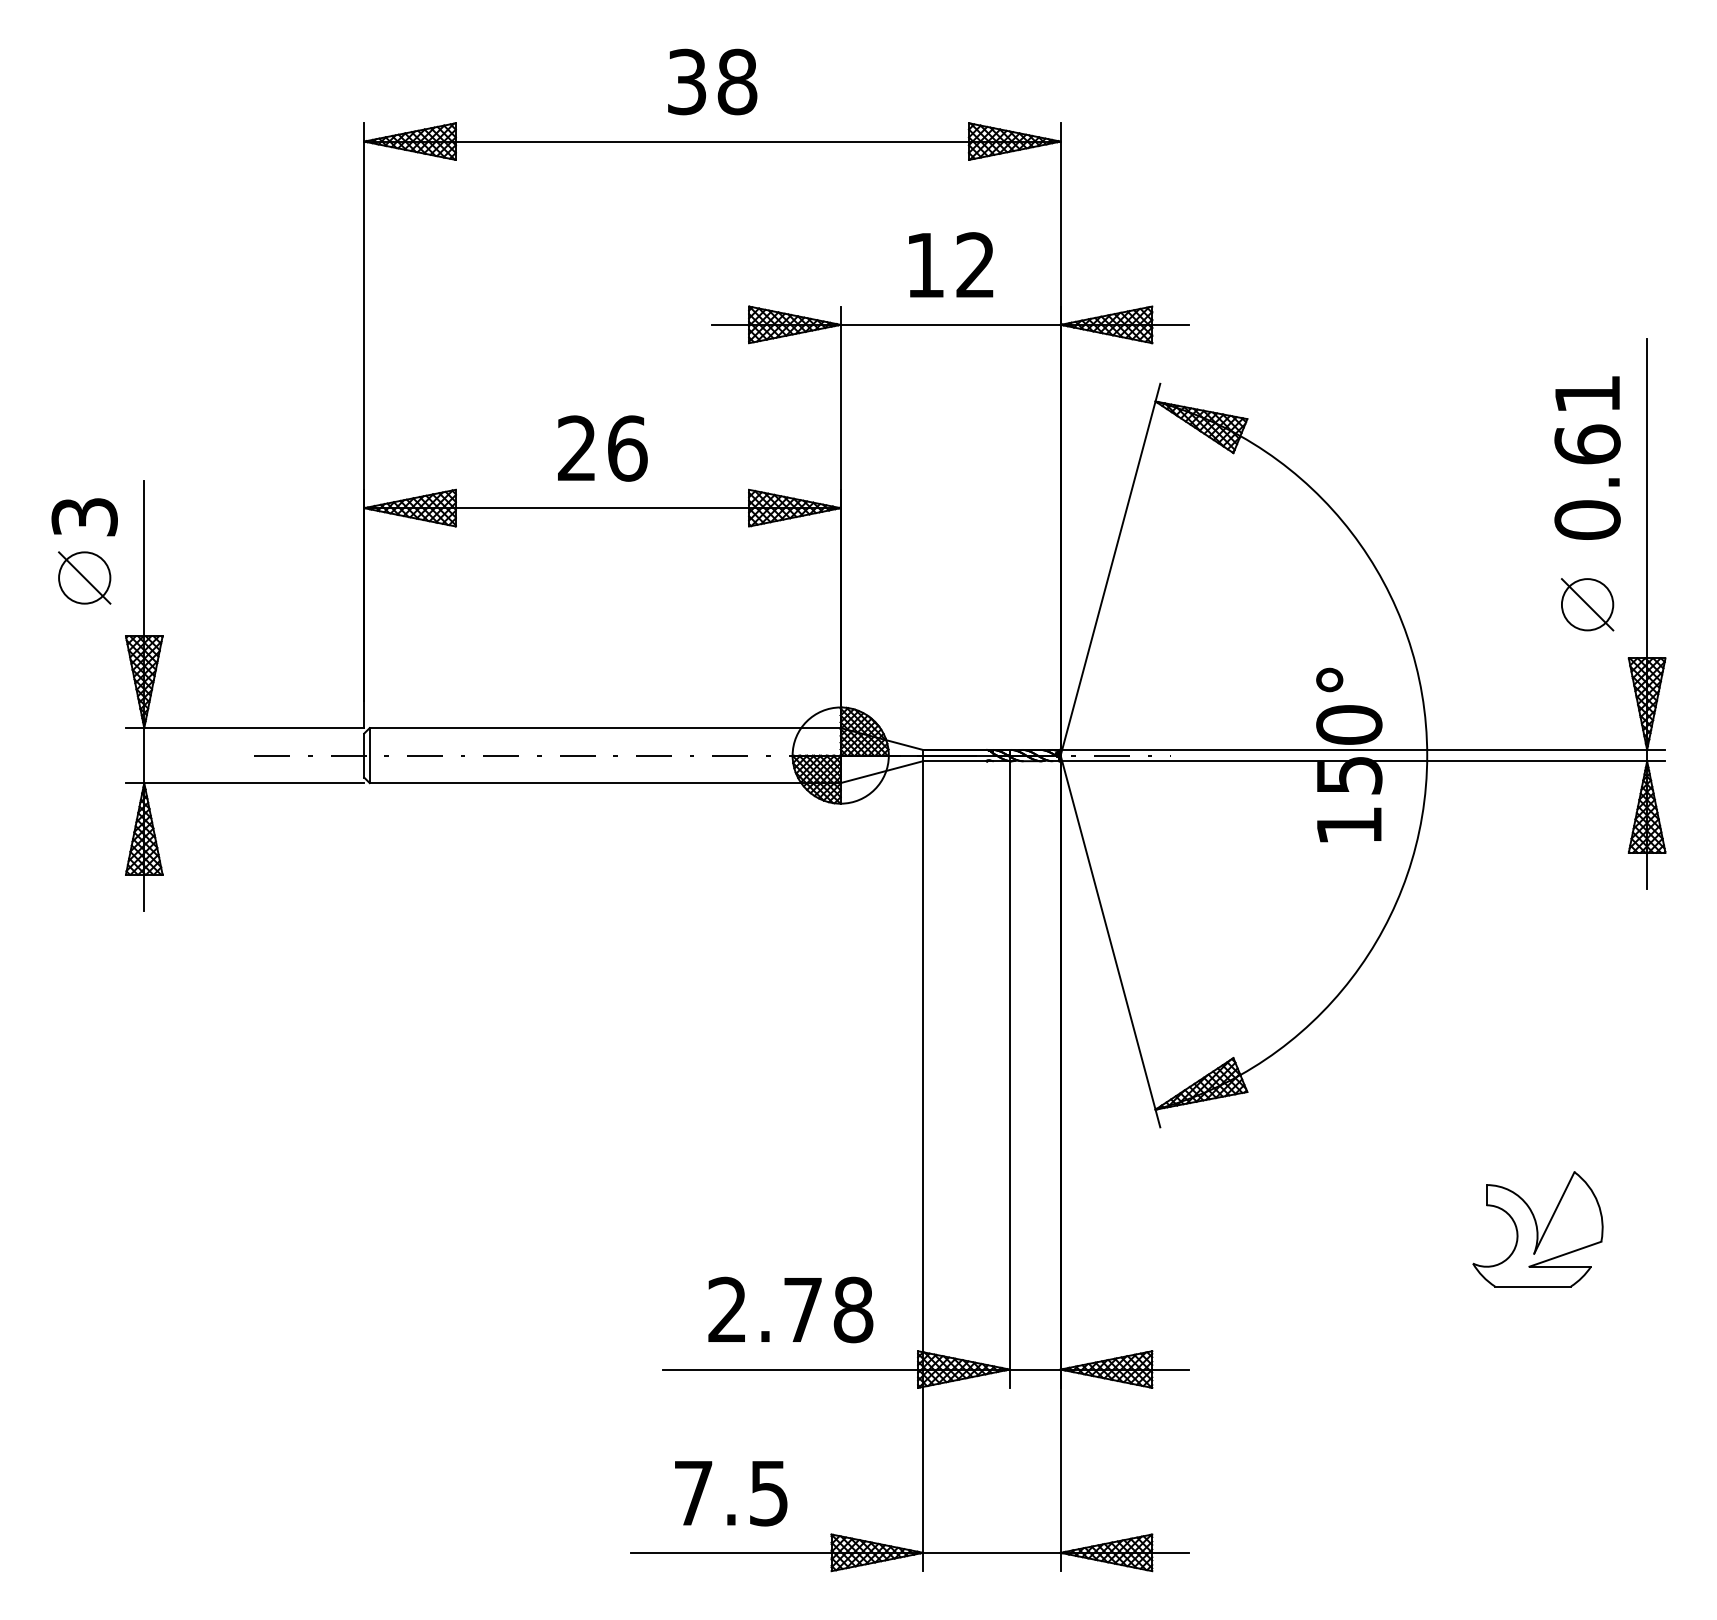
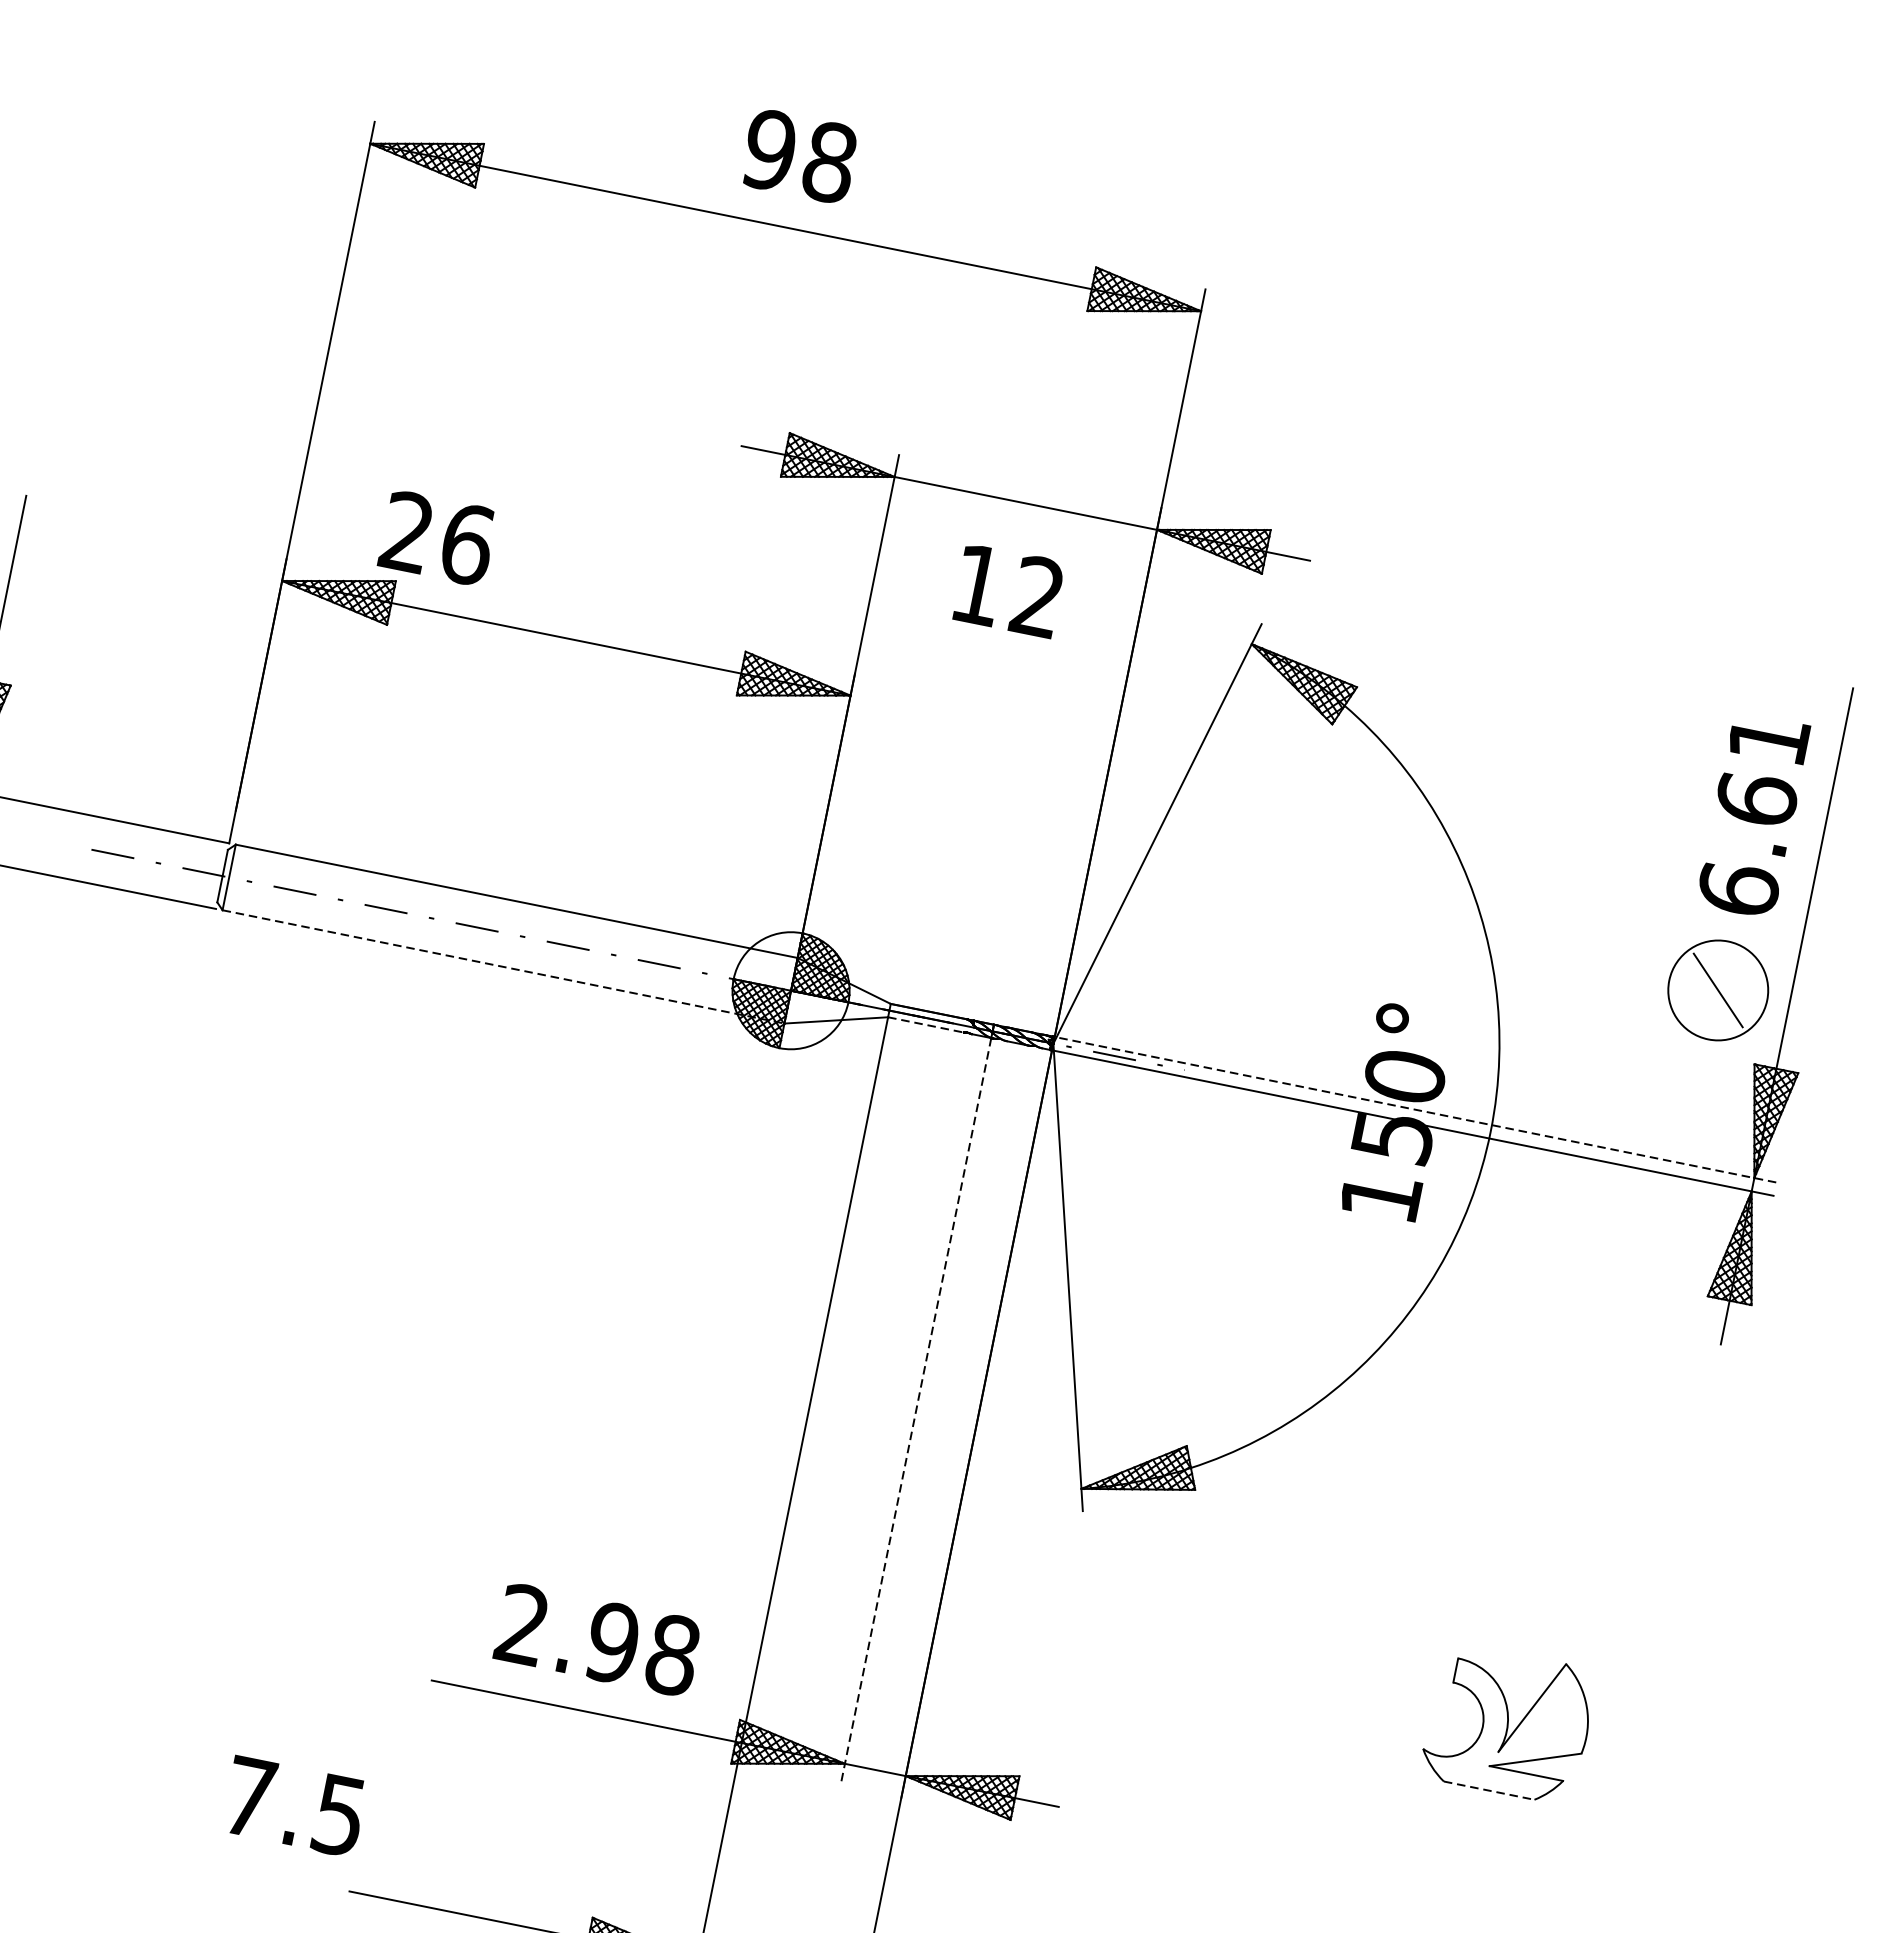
text: (686, 82) -> (768, 150), 38 -> 98
text: (951, 264) -> (1009, 590), moved
text: (602, 448) -> (437, 538), moved
text: (1587, 519) -> (1738, 888), 0.61 -> 6.61
circle: (1587, 604) -> (1718, 990), size x1.6
line: (1361, 749) -> (1413, 1108), solid -> dashed
line: (955, 761) -> (926, 1025), solid -> dashed
line: (605, 783) -> (503, 967), solid -> dashed
line: (1009, 1075) -> (915, 1412), solid -> dashed
line: (1533, 1286) -> (1489, 1790), solid -> dashed
text: (802, 1309) -> (612, 1642), 2.78 -> 2.98
text: (731, 1493) -> (294, 1806), moved

